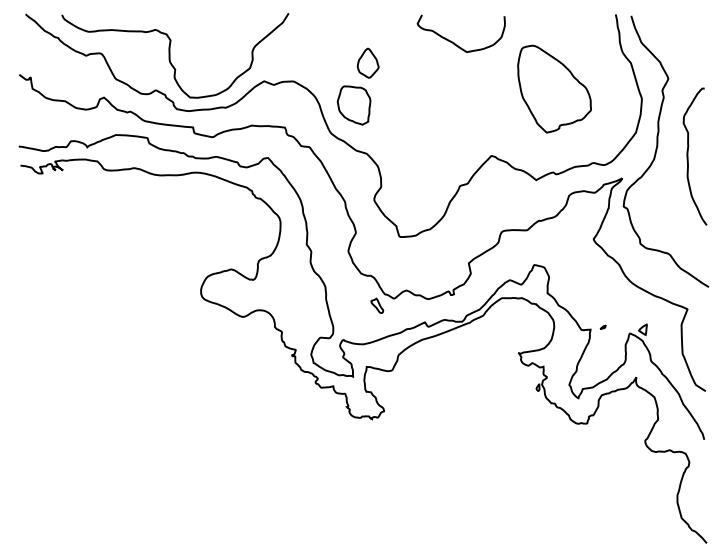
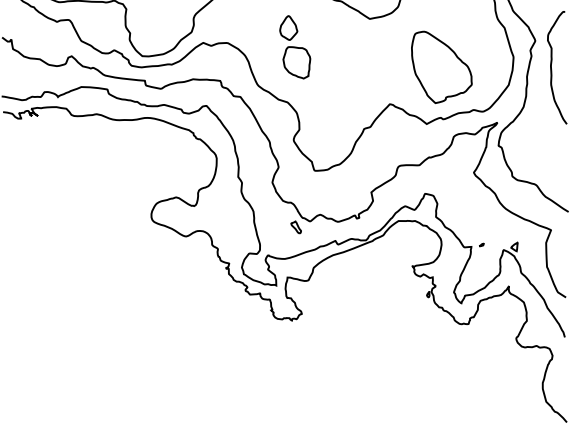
part: (554, 88) -> (441, 66), moved
part: (353, 105) -> (296, 62), moved
curve: (688, 156) -> (551, 67), moved

